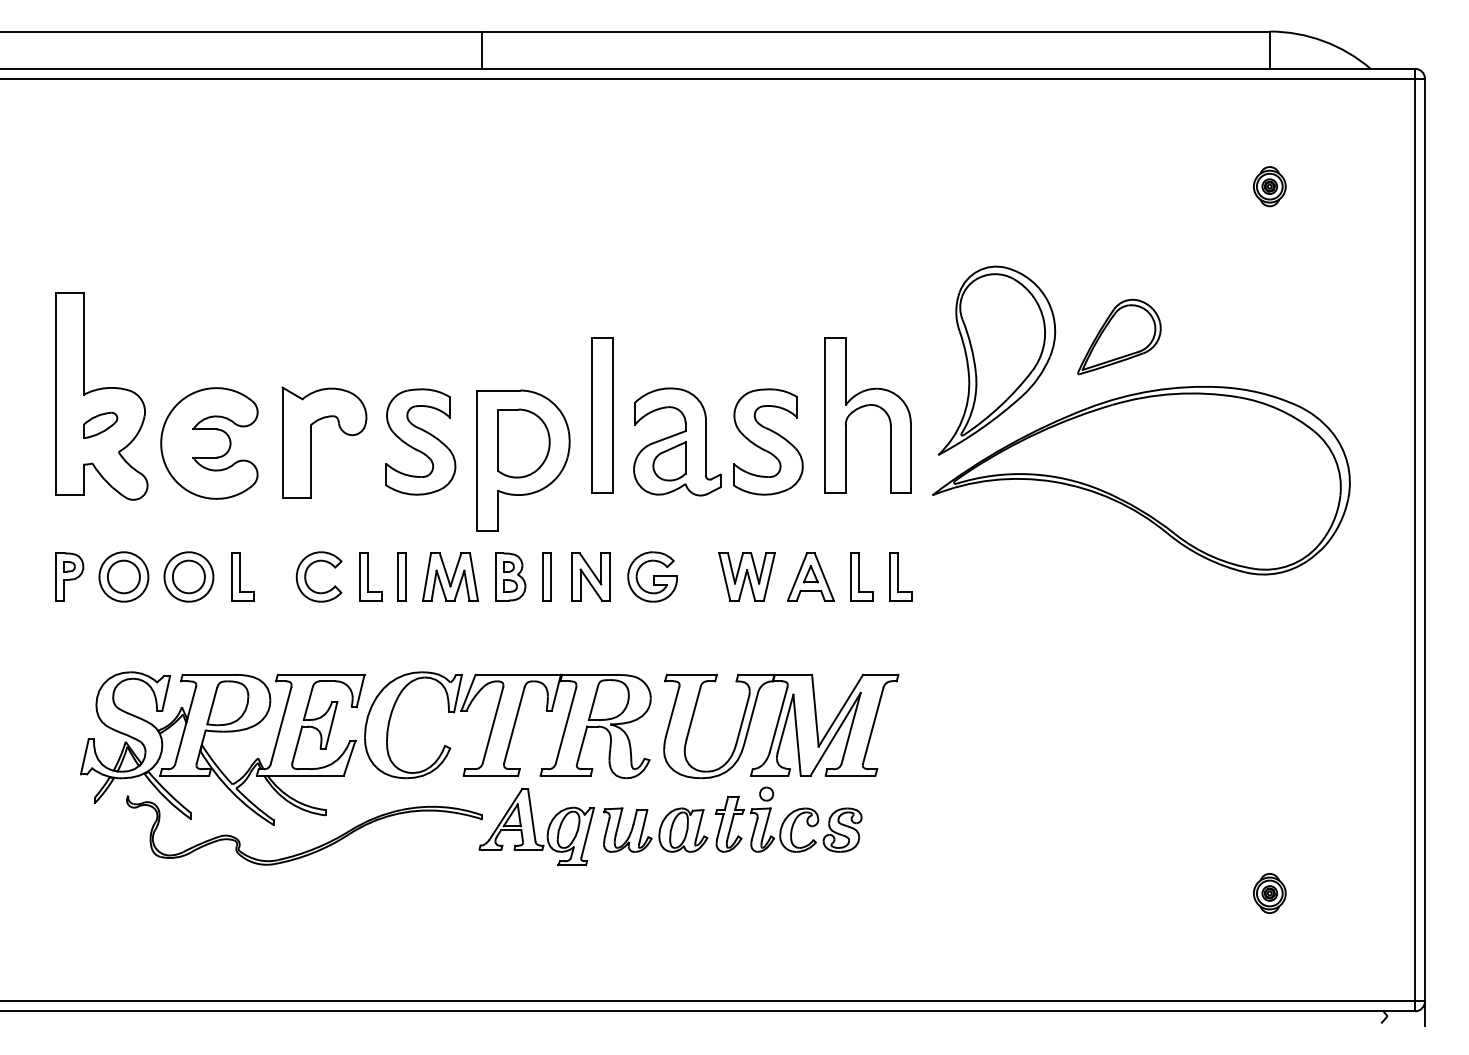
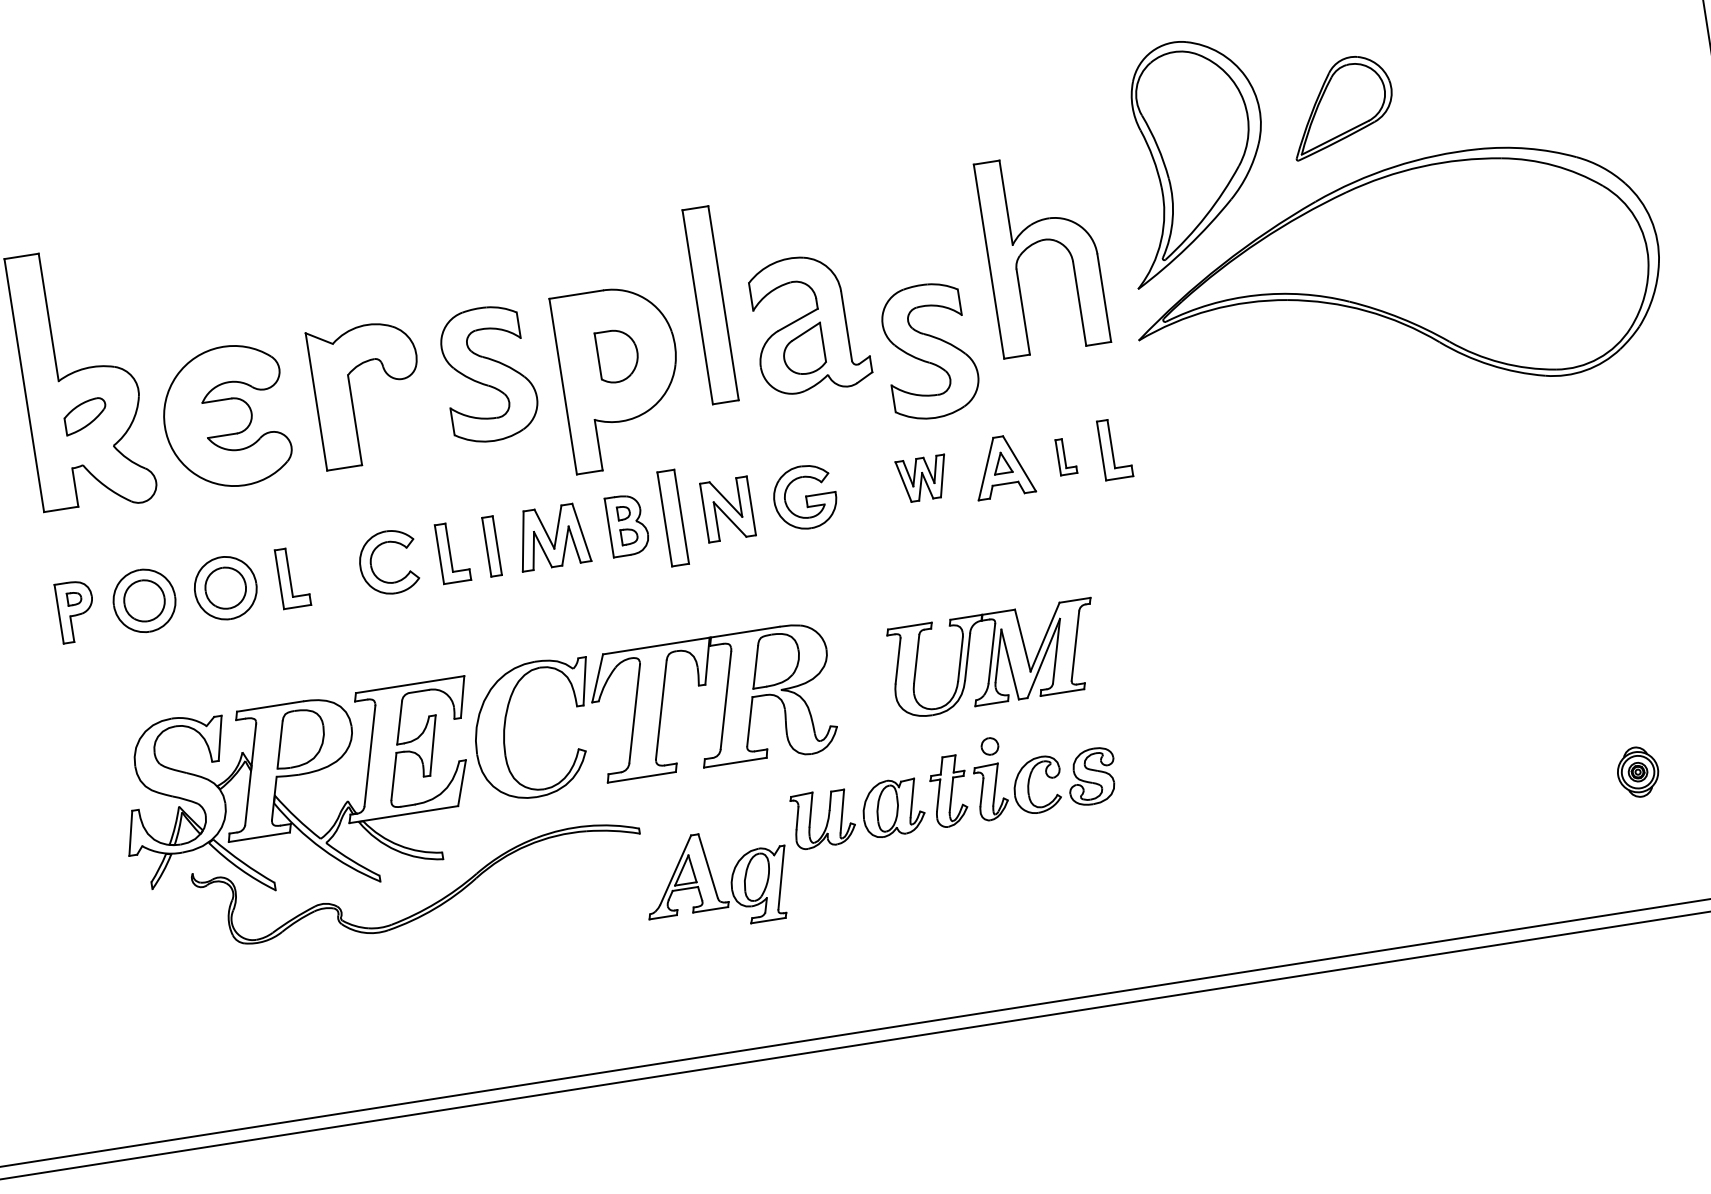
part: (768, 441) -> (930, 350), moved
part: (523, 443) -> (617, 355), size x0.6
part: (546, 576) -> (672, 517), size x1.6
part: (746, 576) -> (922, 478), size x0.7
part: (861, 576) -> (1065, 456), size x0.6
part: (781, 726) -> (995, 659), size x0.7
part: (536, 827) -> (716, 880), moved

